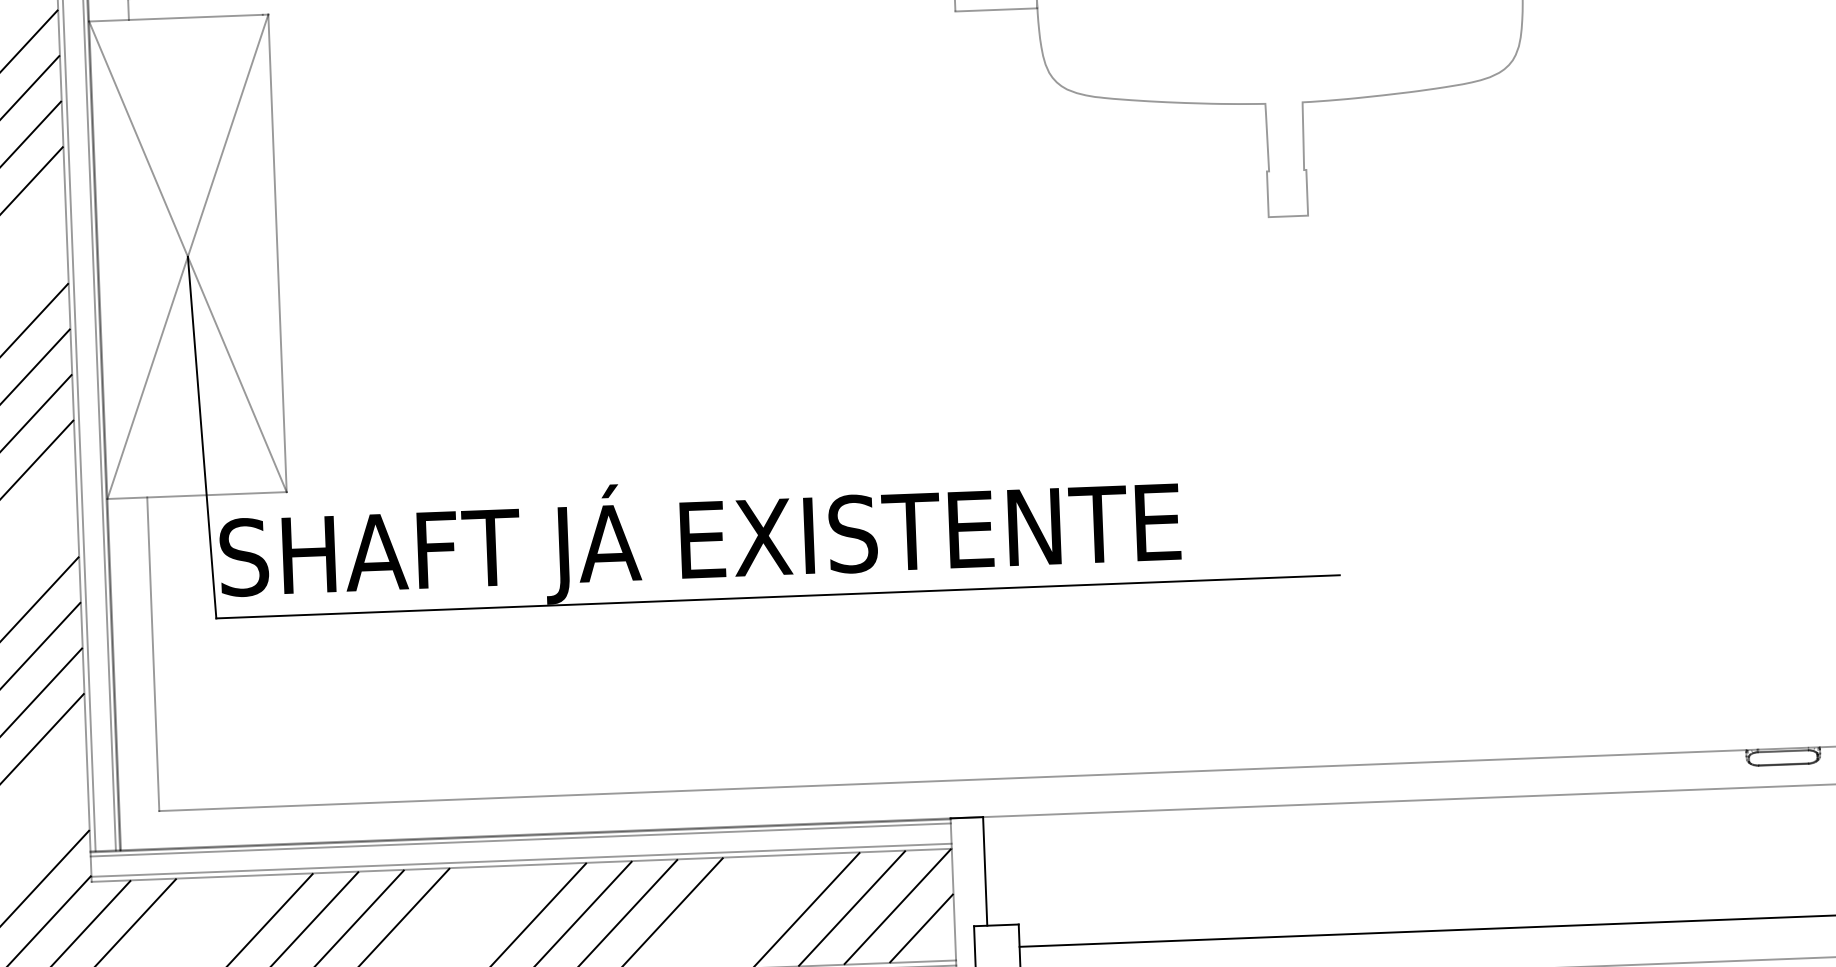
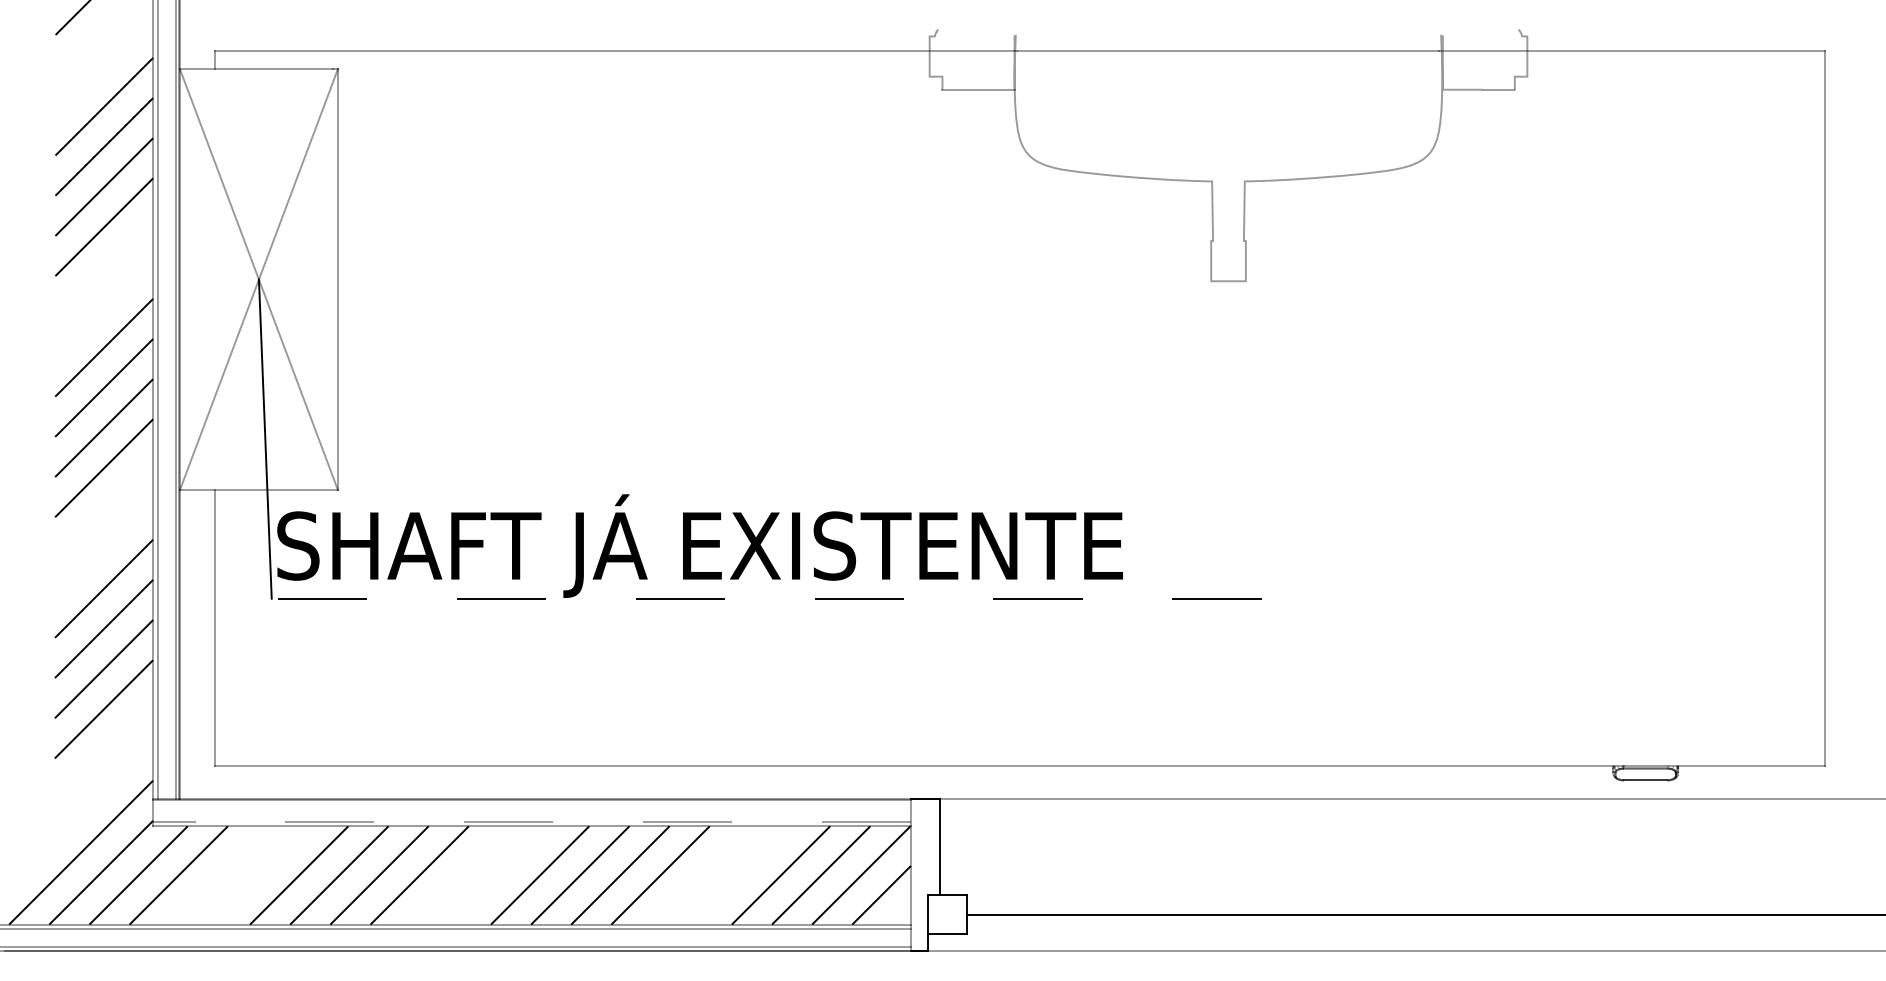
line: (777, 596) -> (766, 598), solid -> dashed
line: (520, 839) -> (531, 803), removed
line: (522, 859) -> (532, 821), solid -> dashed

